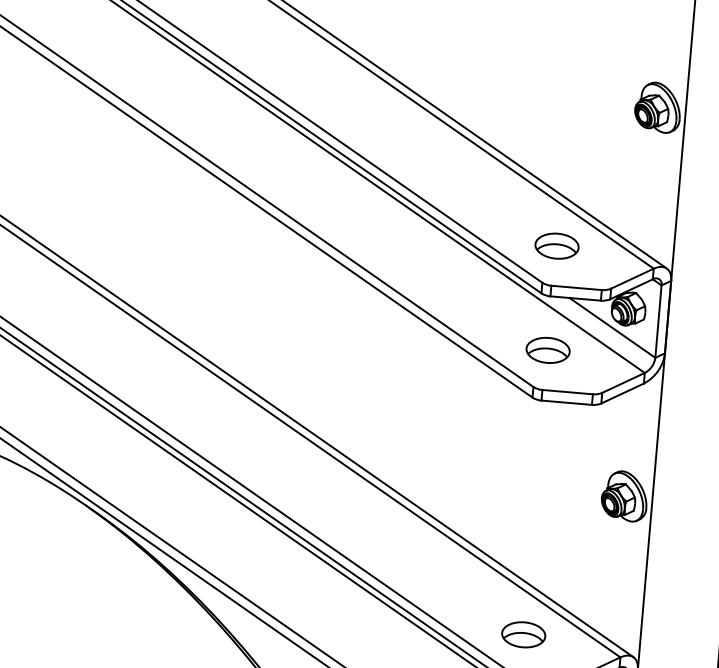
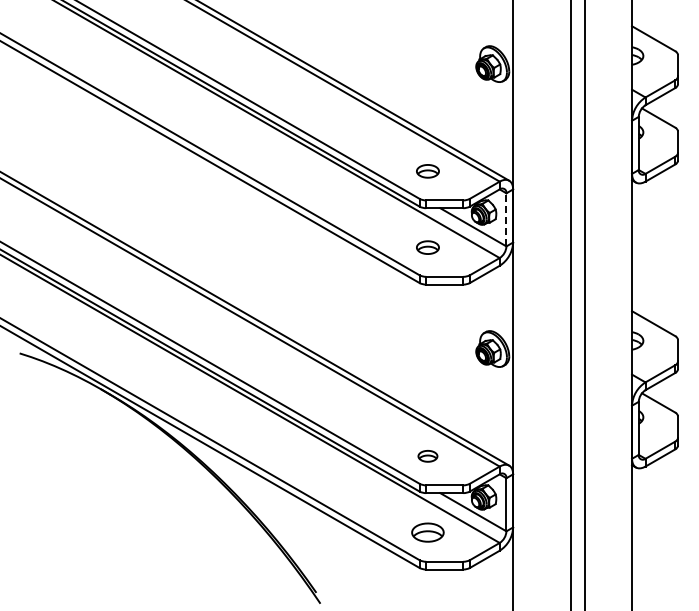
part: (556, 246) -> (427, 171), size x0.7
line: (658, 321) -> (506, 219), solid -> dashed
part: (547, 350) -> (427, 247), size x0.7
part: (523, 635) -> (427, 456), size x0.6

